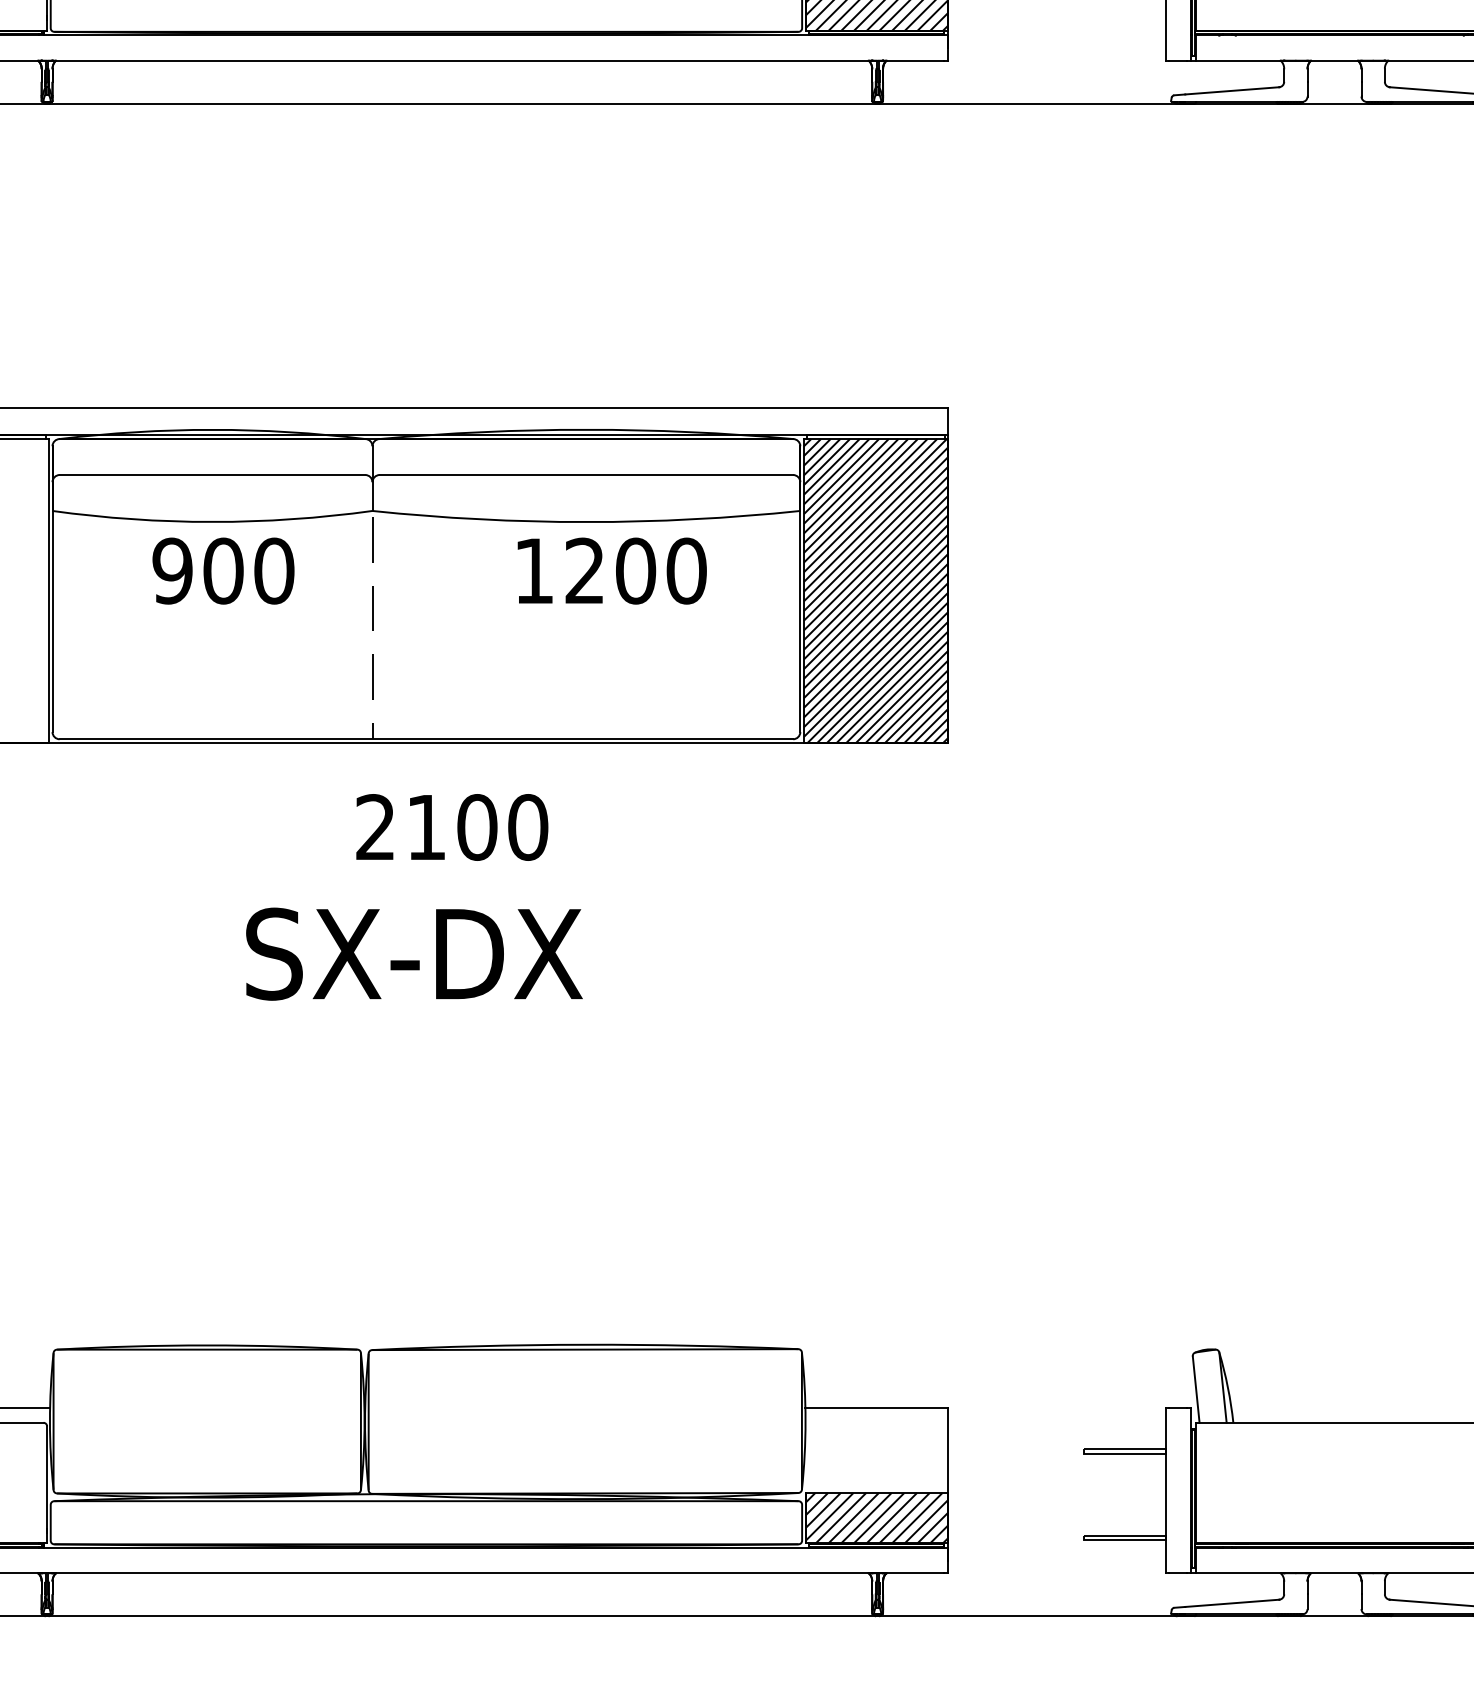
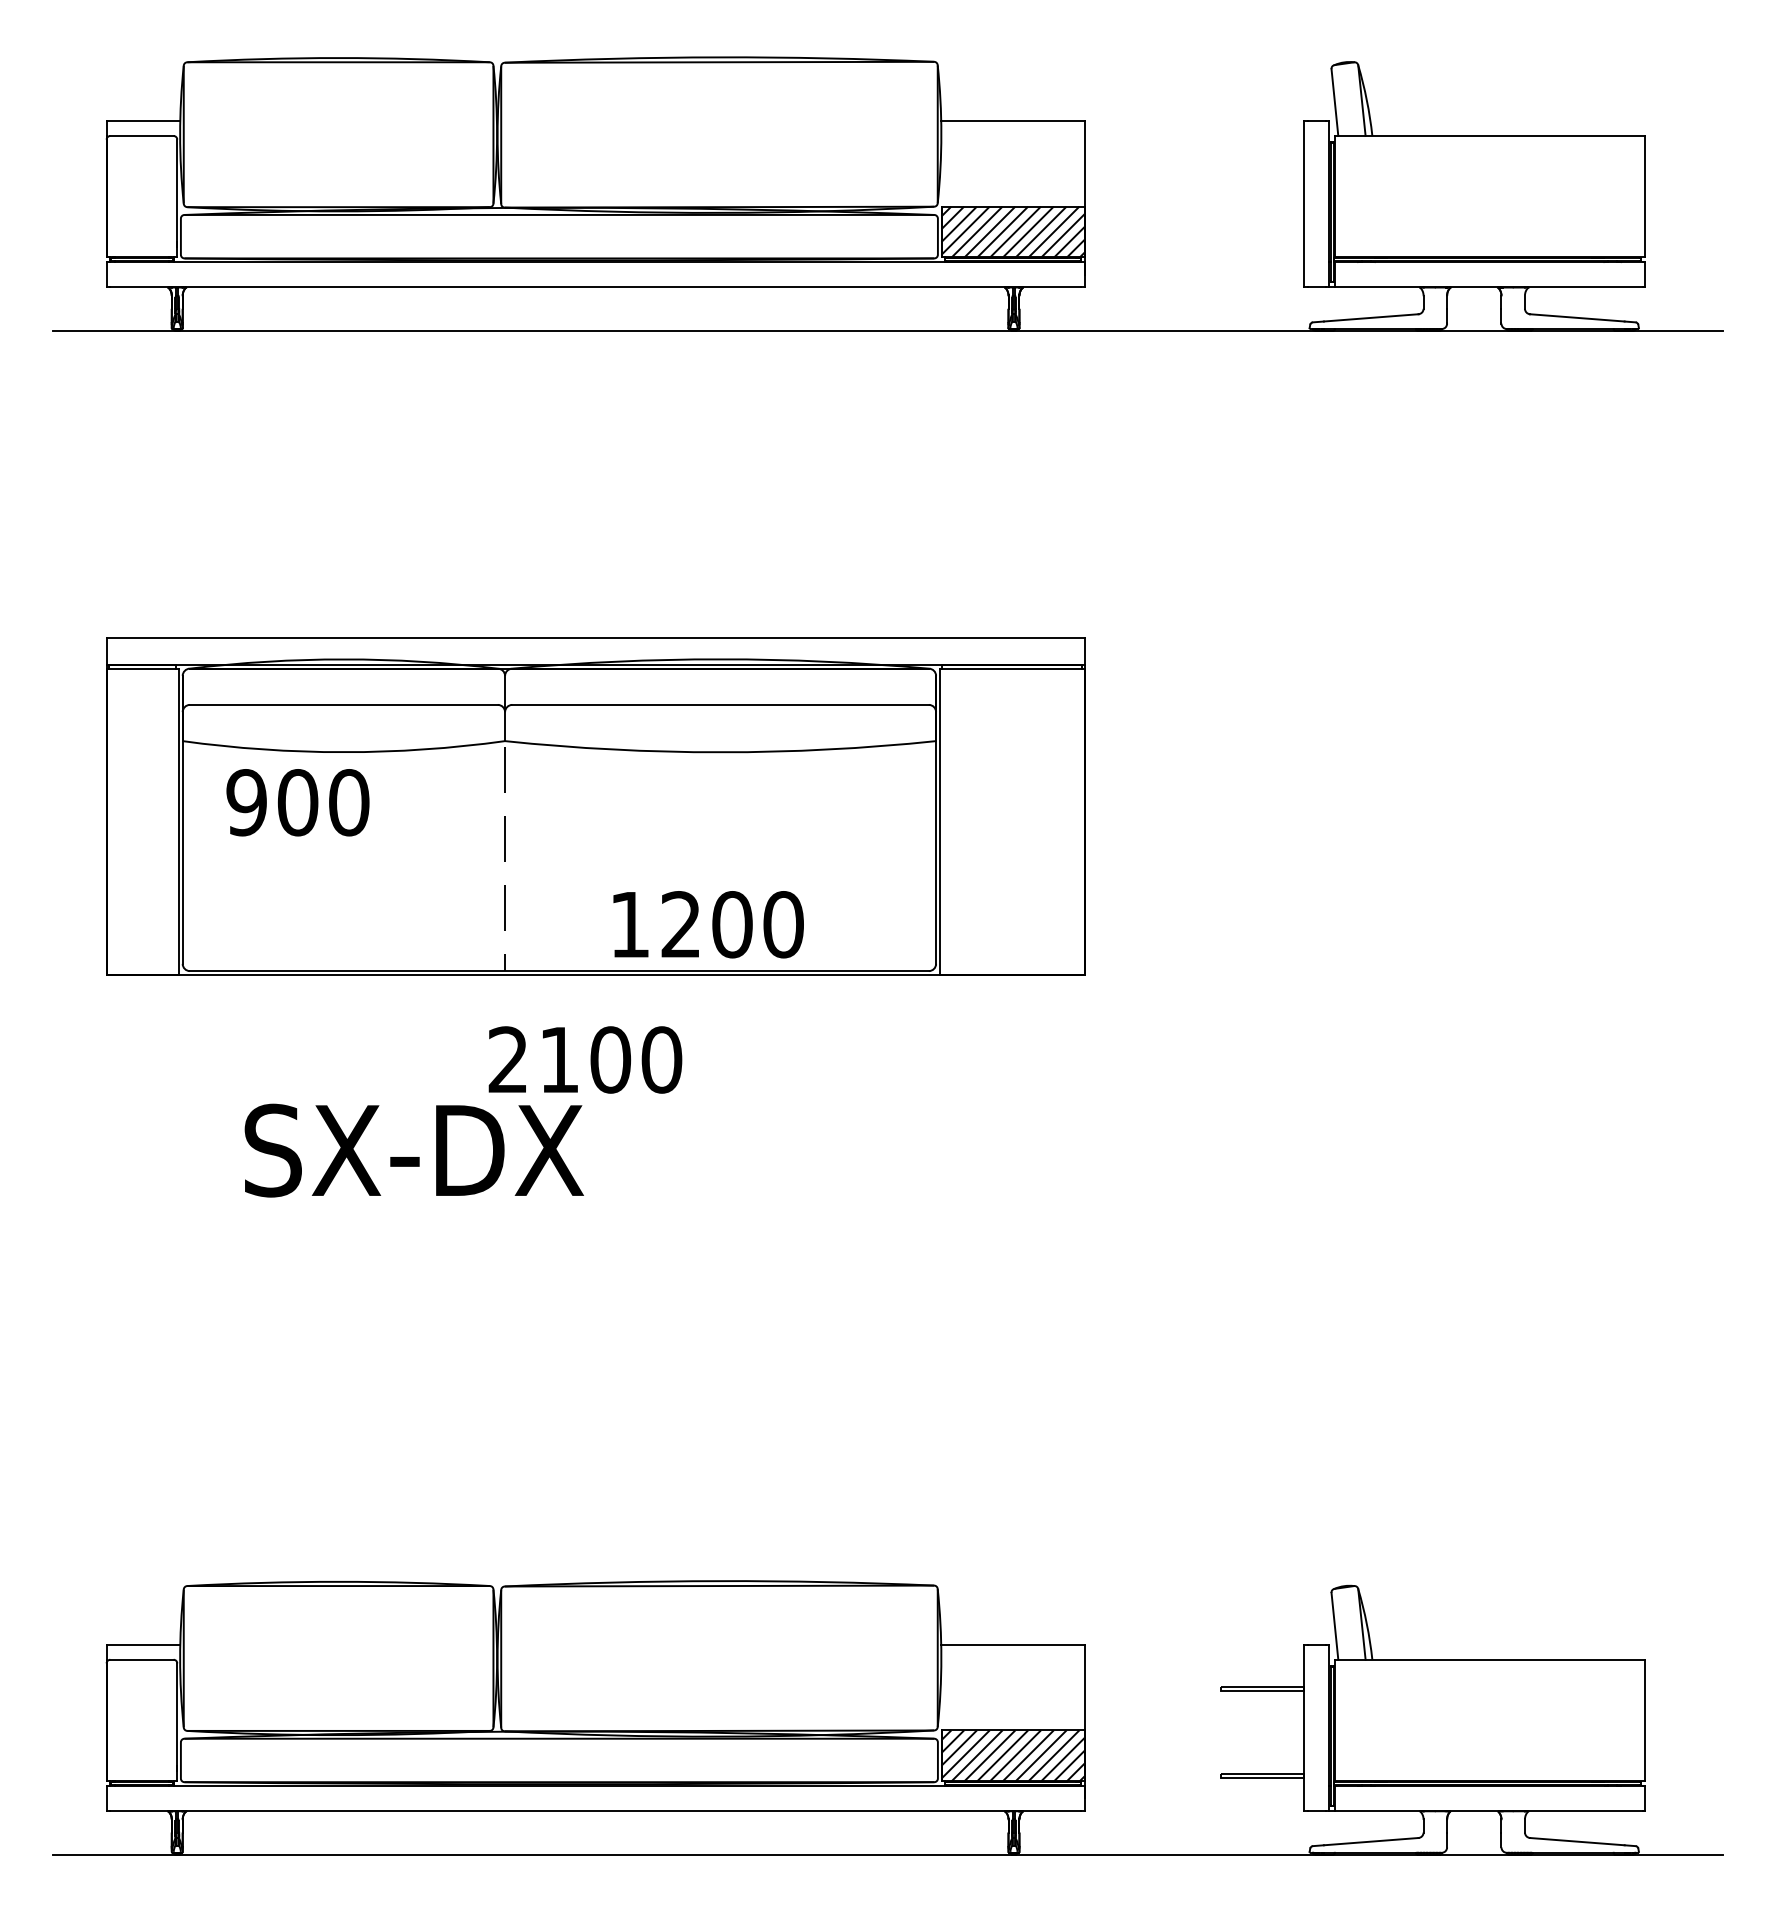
text: (223, 570) -> (297, 802), moved
text: (612, 570) -> (708, 924), moved
hatch: (875, 590) -> (1011, 821), removed
text: (413, 954) -> (413, 1150), moved

